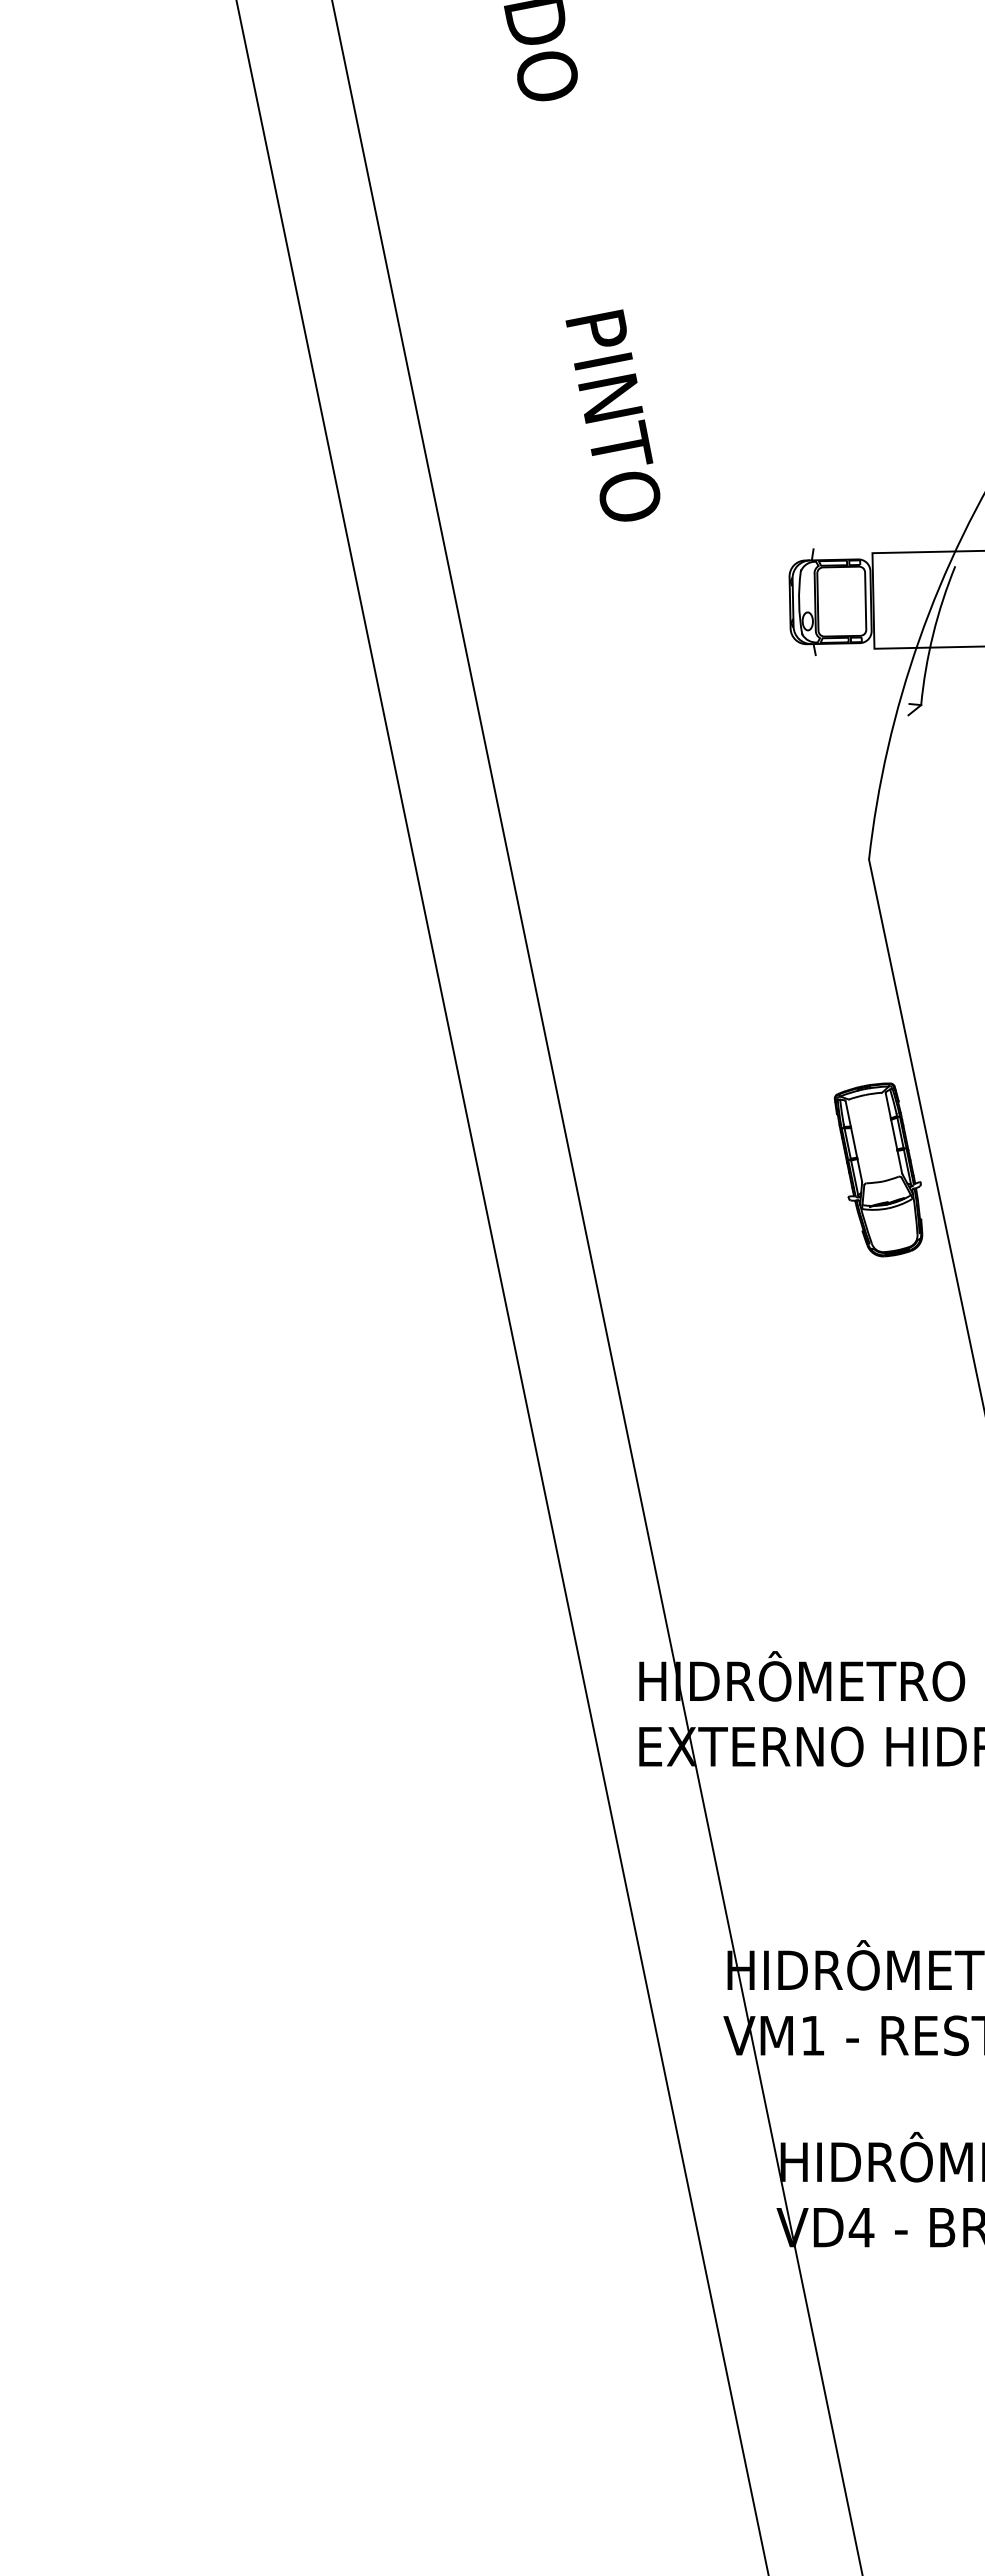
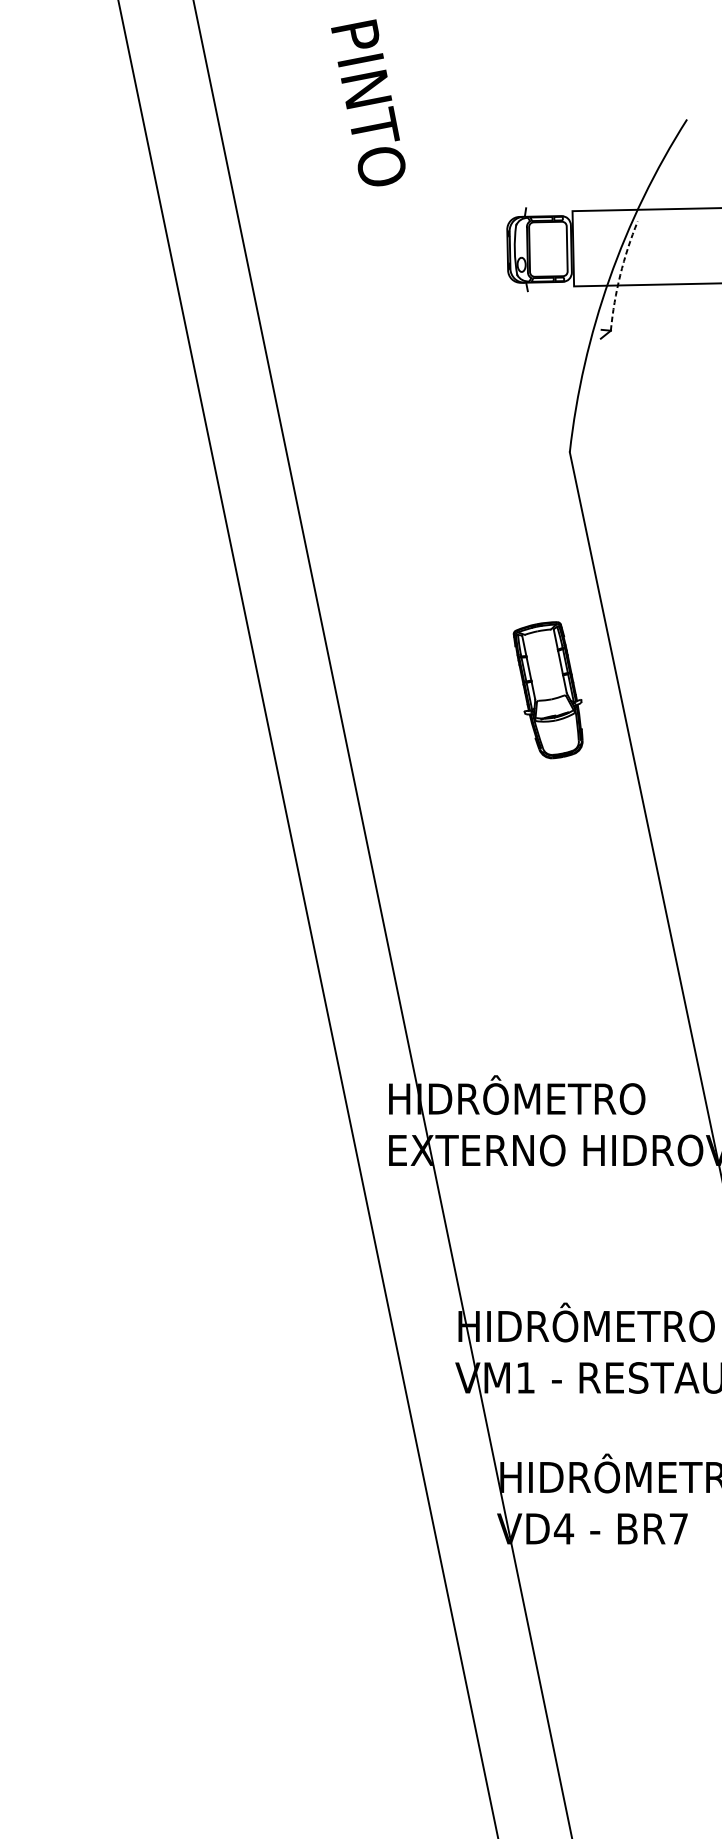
line: (933, 634) -> (620, 275), solid -> dashed
part: (878, 1169) -> (548, 689), moved

